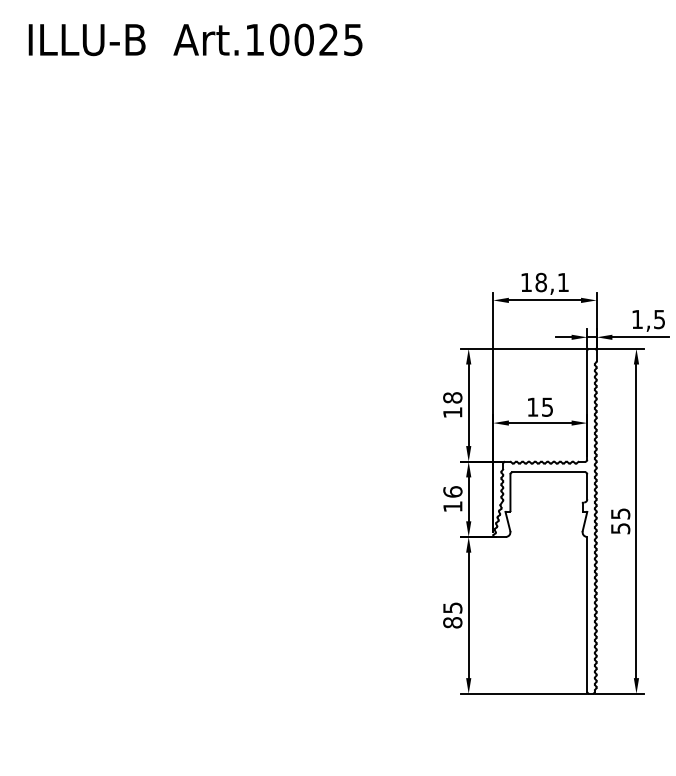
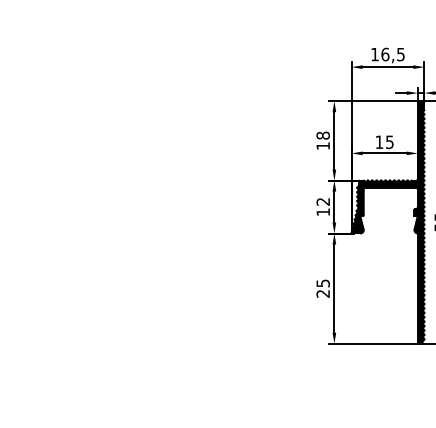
text: (551, 282) -> (392, 54), 18,1 -> 16,5
text: (452, 491) -> (322, 201), 16 -> 12
fill: (544, 520) -> (387, 221), added
text: (452, 622) -> (322, 293), 85 -> 25

